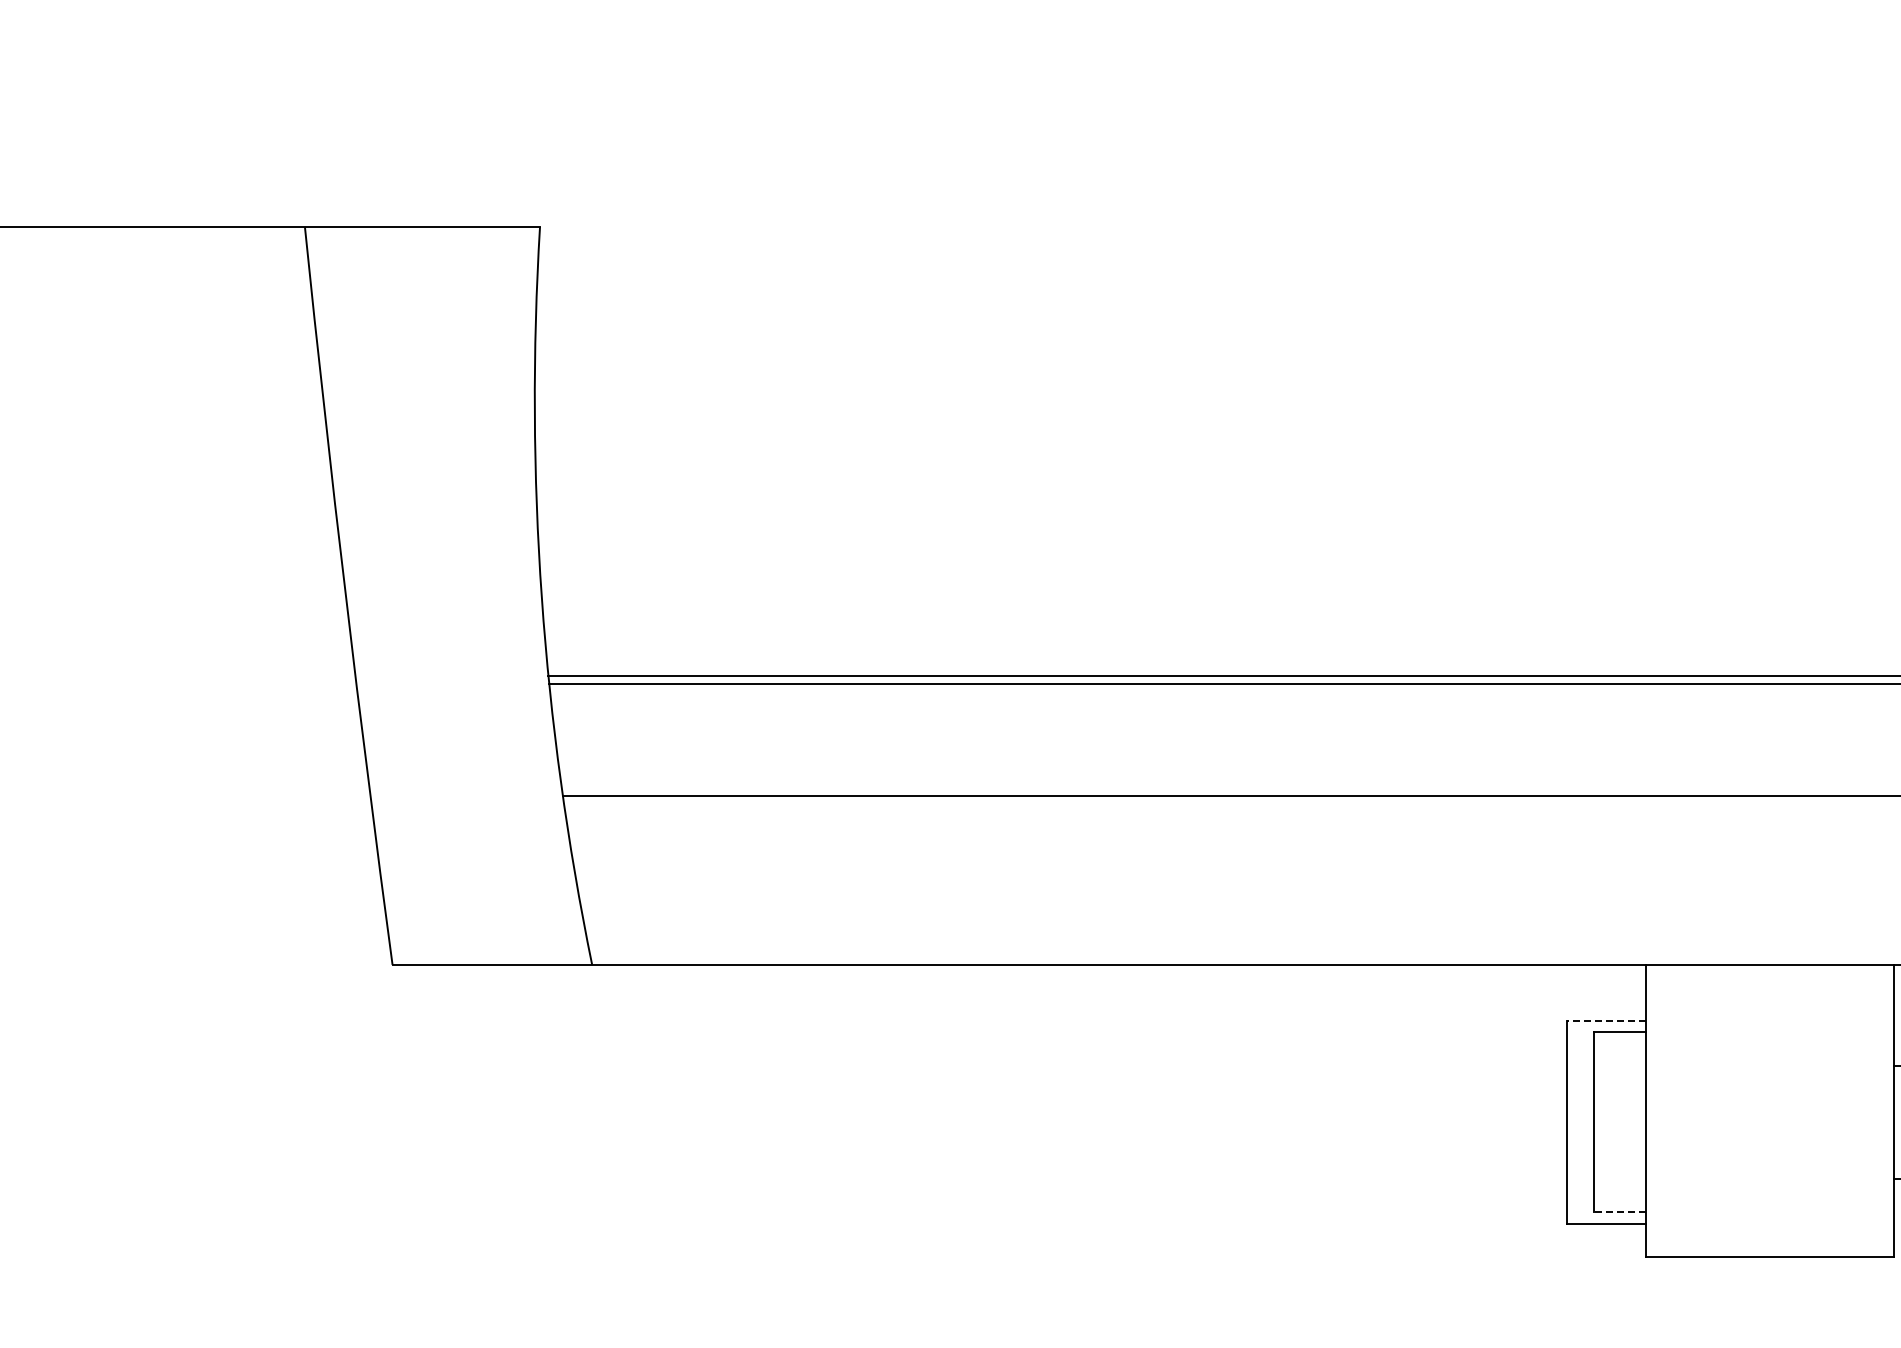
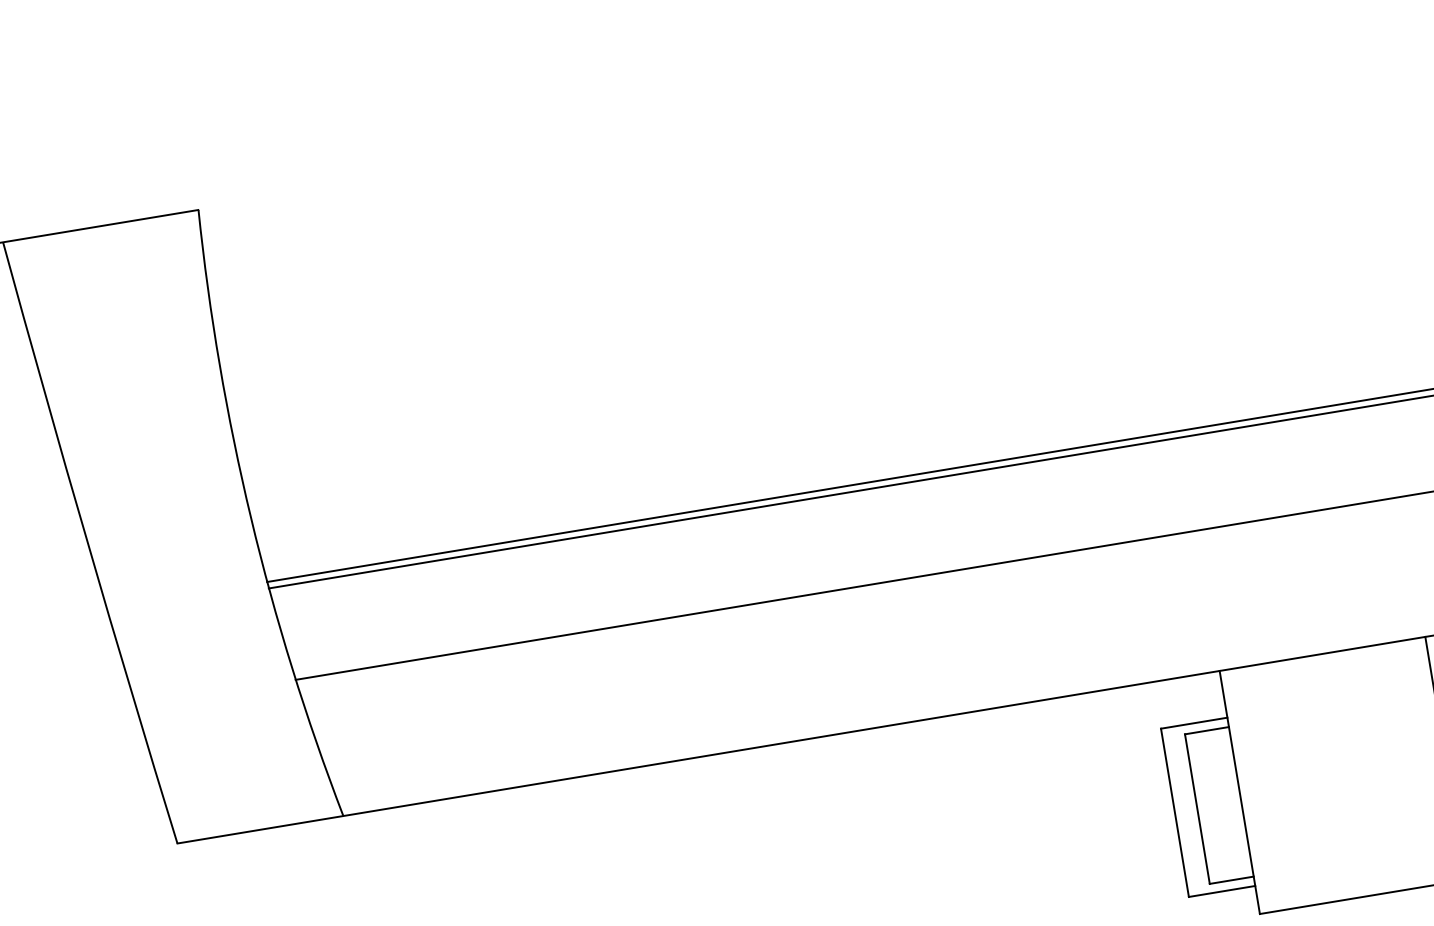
line: (1606, 1021) -> (1194, 723), dashed -> solid
line: (1619, 1212) -> (1231, 880), dashed -> solid

